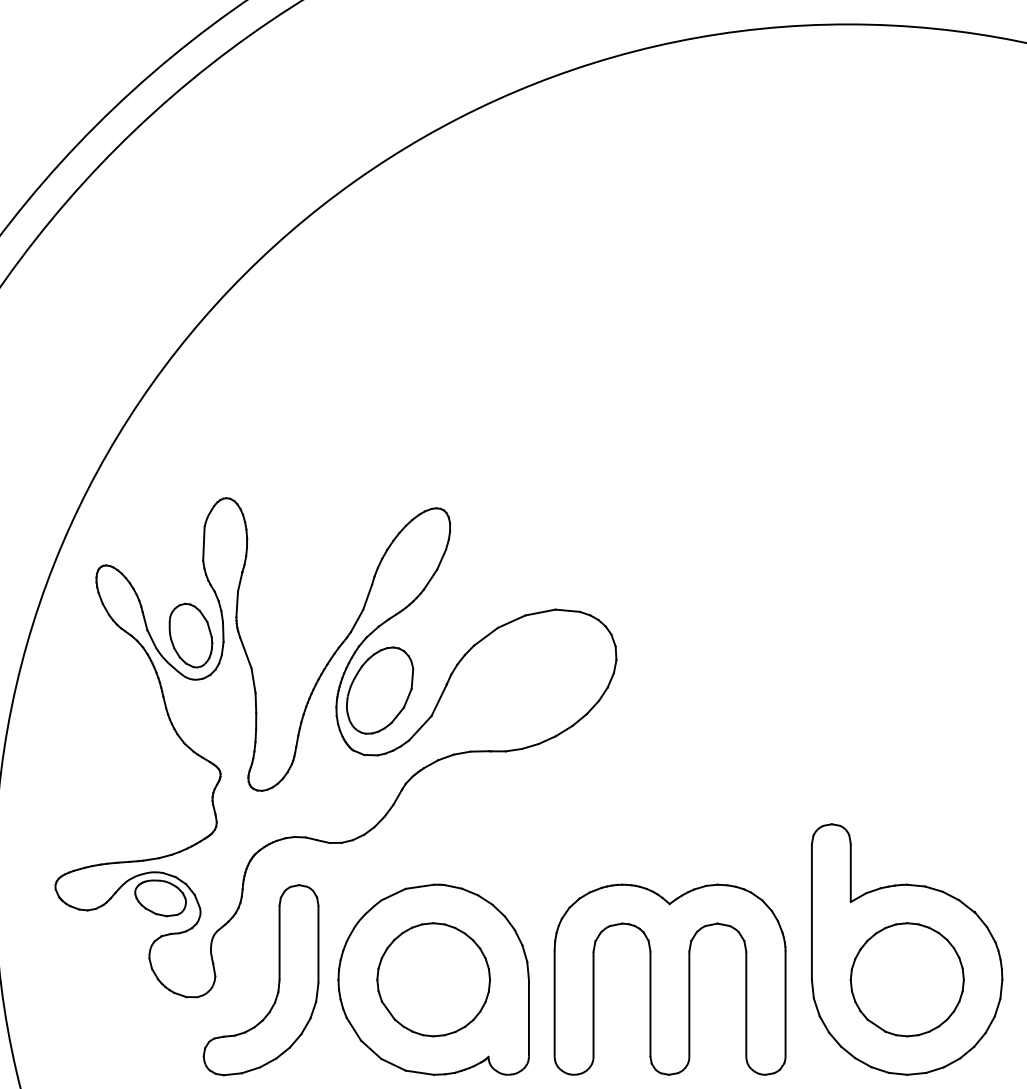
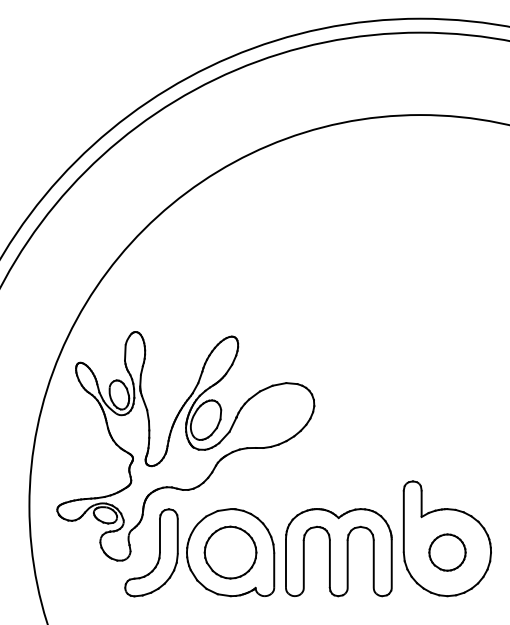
part: (907, 979) -> (447, 552), size x0.7

